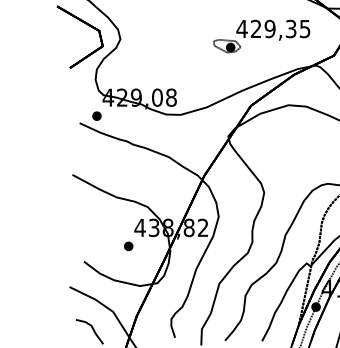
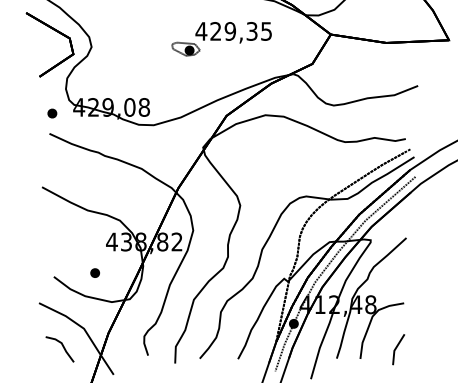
part: (261, 36) -> (221, 39), moved
part: (97, 116) -> (52, 113), moved
part: (128, 245) -> (94, 272), moved

